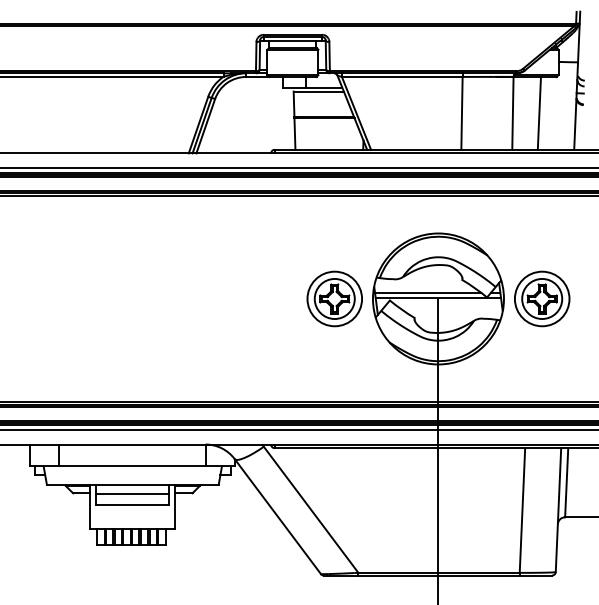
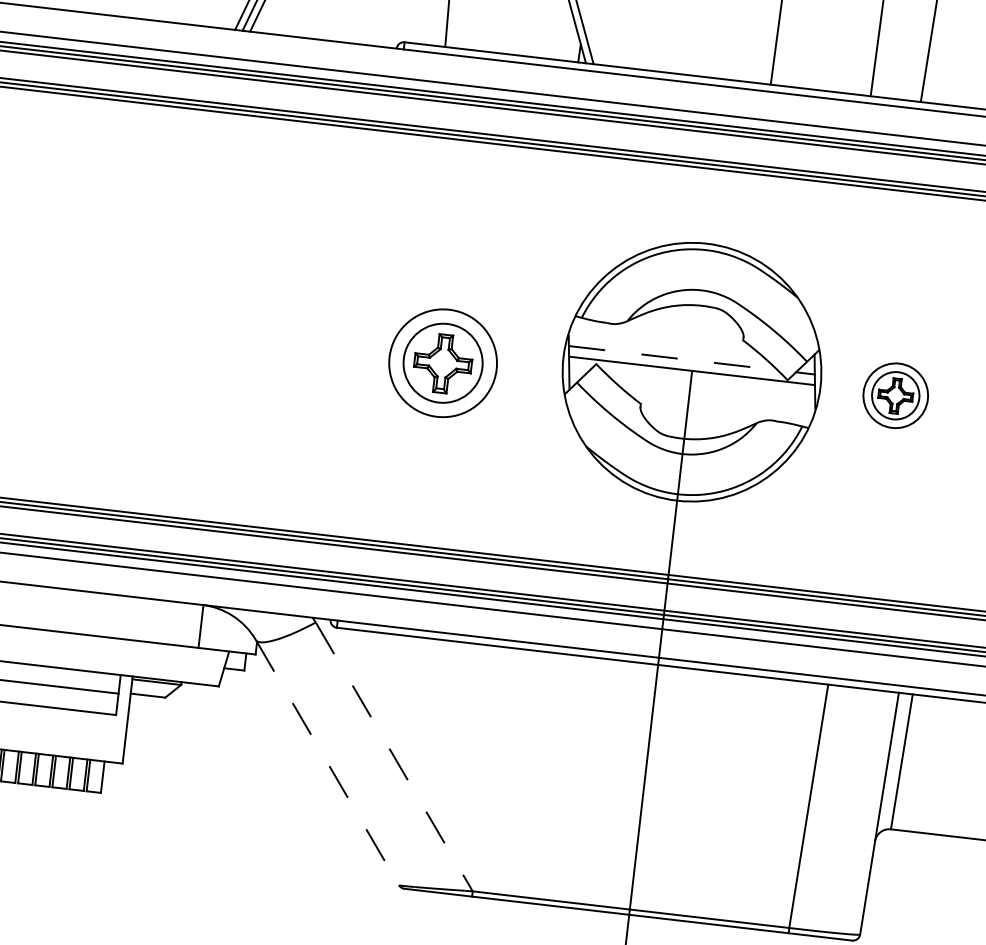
line: (428, 292) -> (673, 357), solid -> dashed
part: (334, 298) -> (442, 362), moved
part: (542, 298) -> (896, 394), size x0.6
line: (311, 509) -> (395, 756), solid -> dashed
line: (277, 516) -> (326, 762), solid -> dashed

